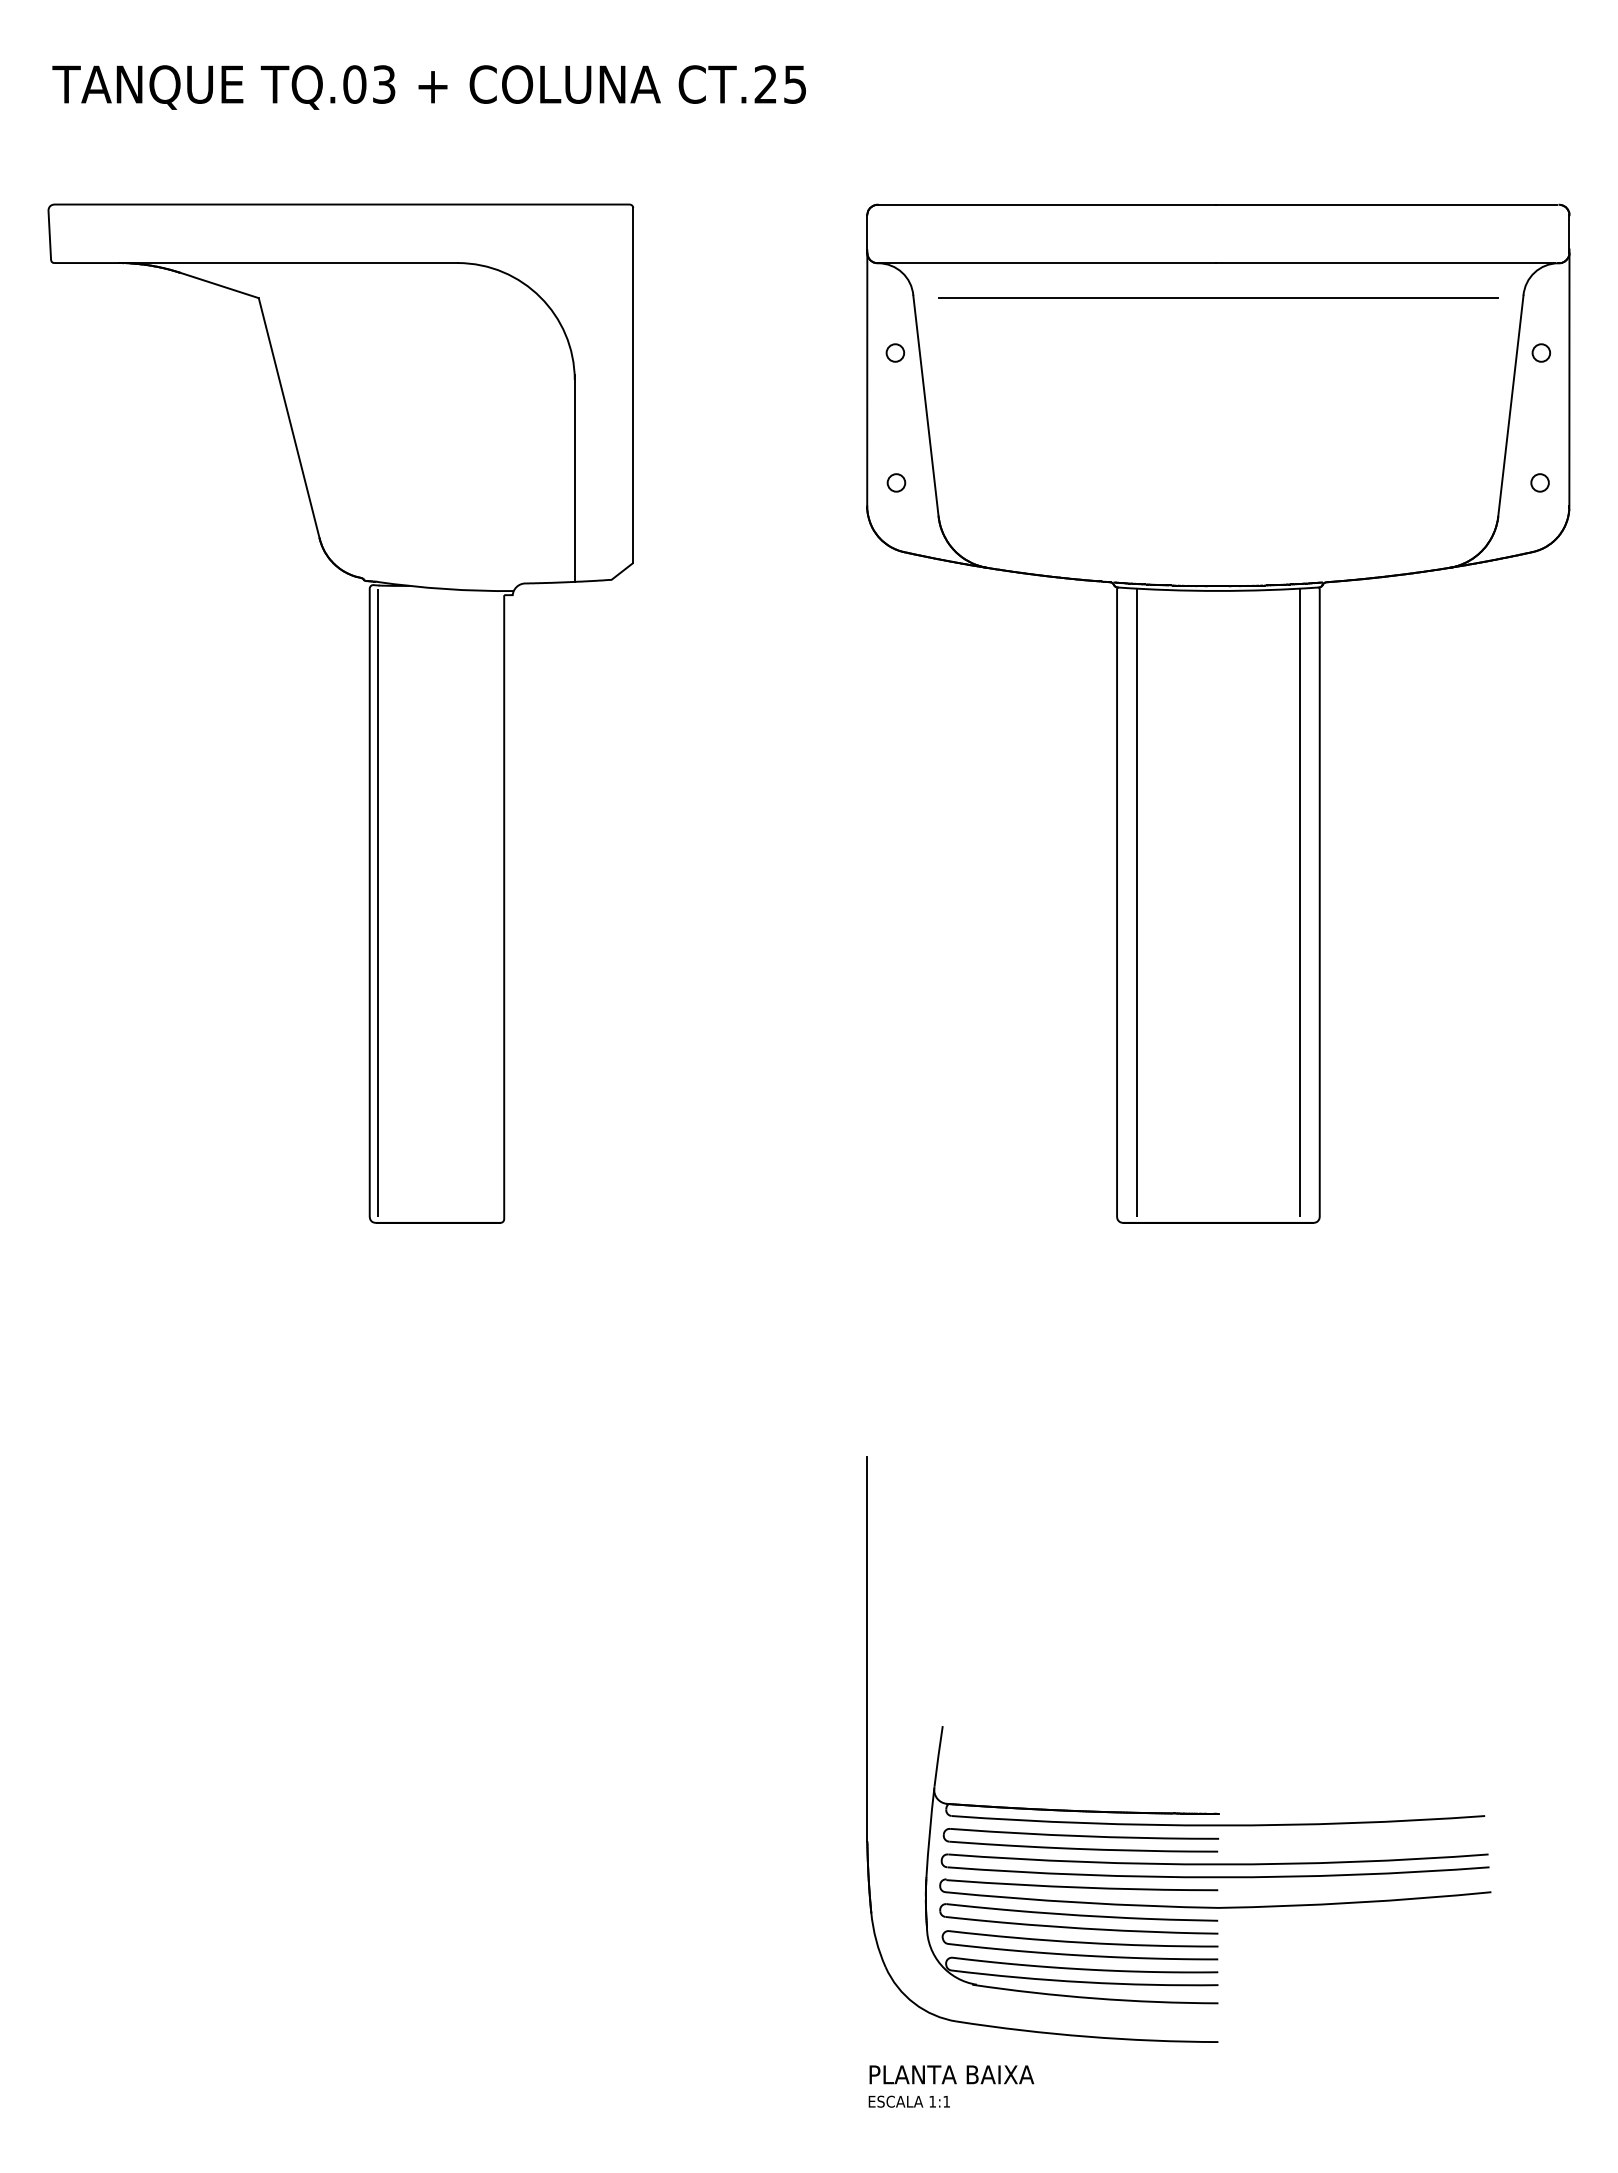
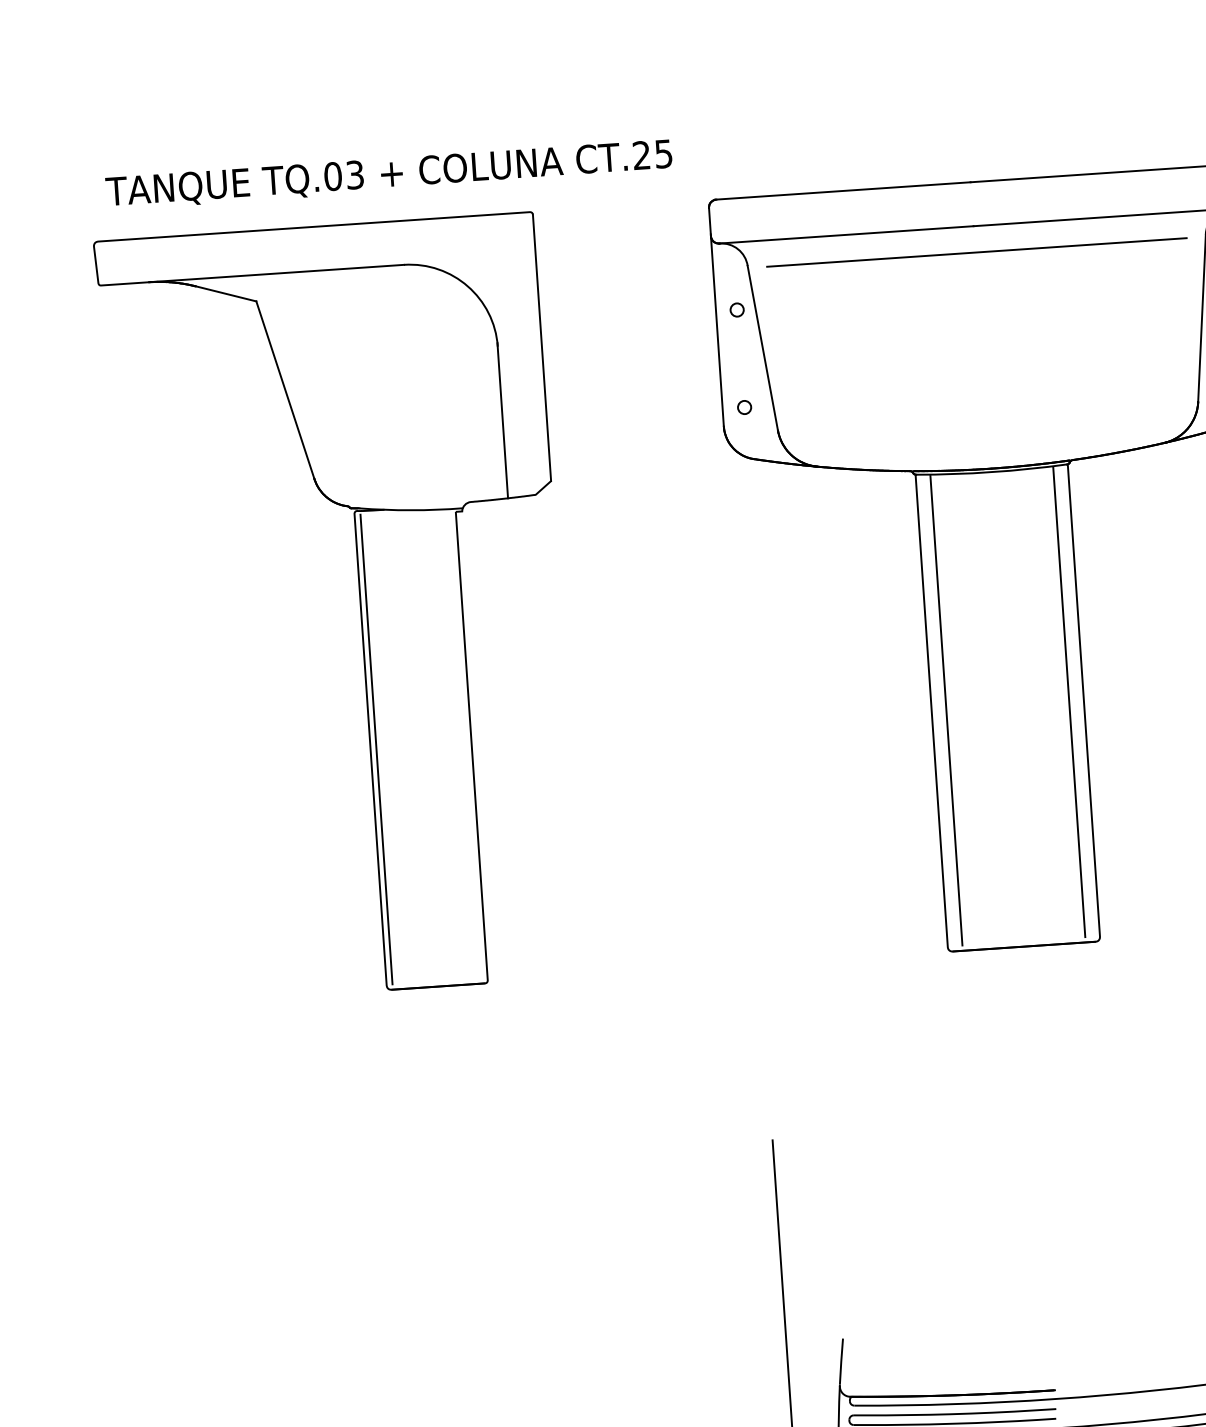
text: (428, 87) -> (388, 174), moved

